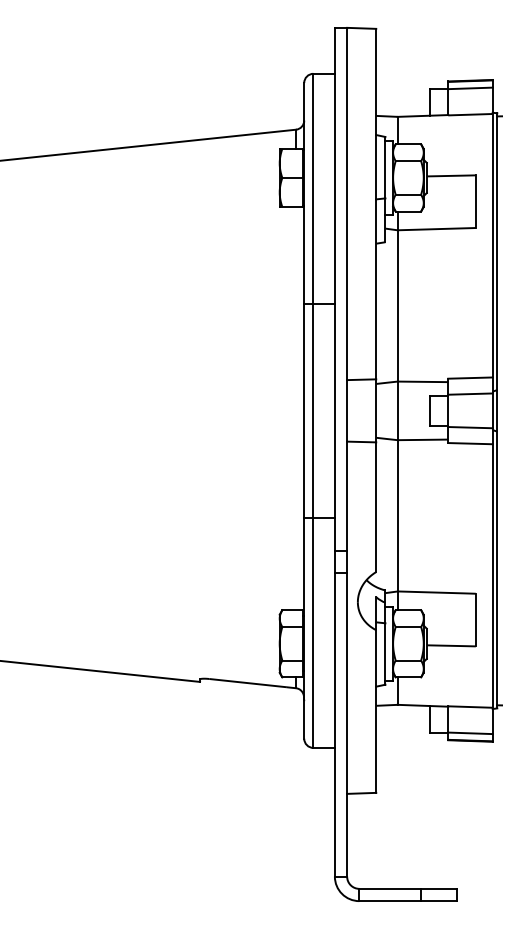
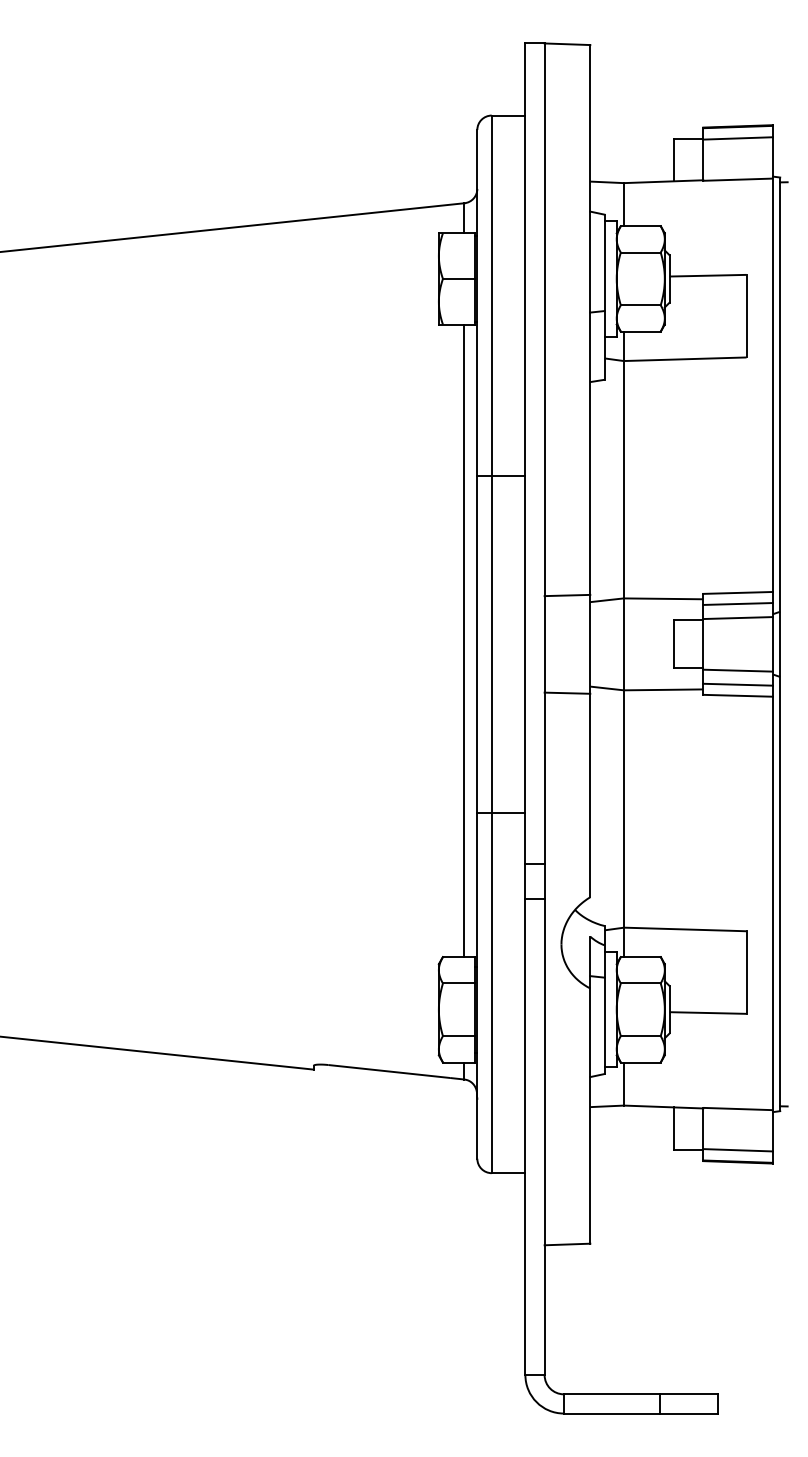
line: (470, 384) -> (738, 602), added
line: (296, 408) -> (465, 640), added
line: (470, 436) -> (738, 684), added

